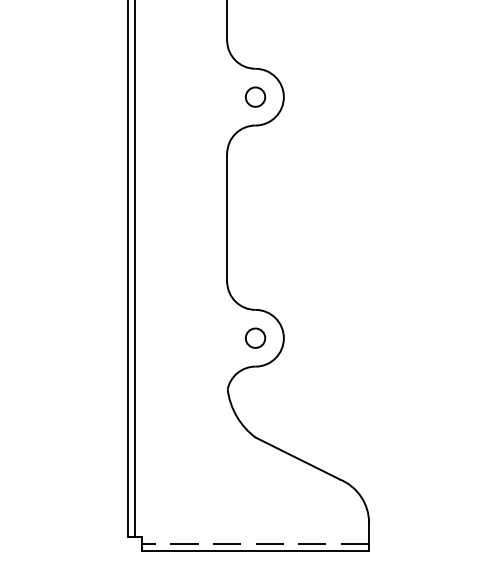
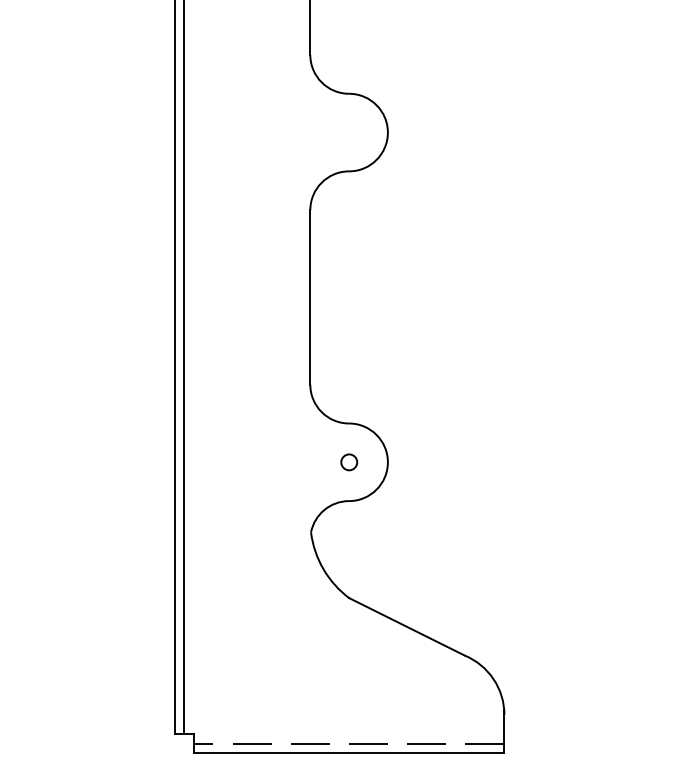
circle: (255, 97) -> (349, 132), removed
circle: (255, 338) -> (349, 462), size x0.6

